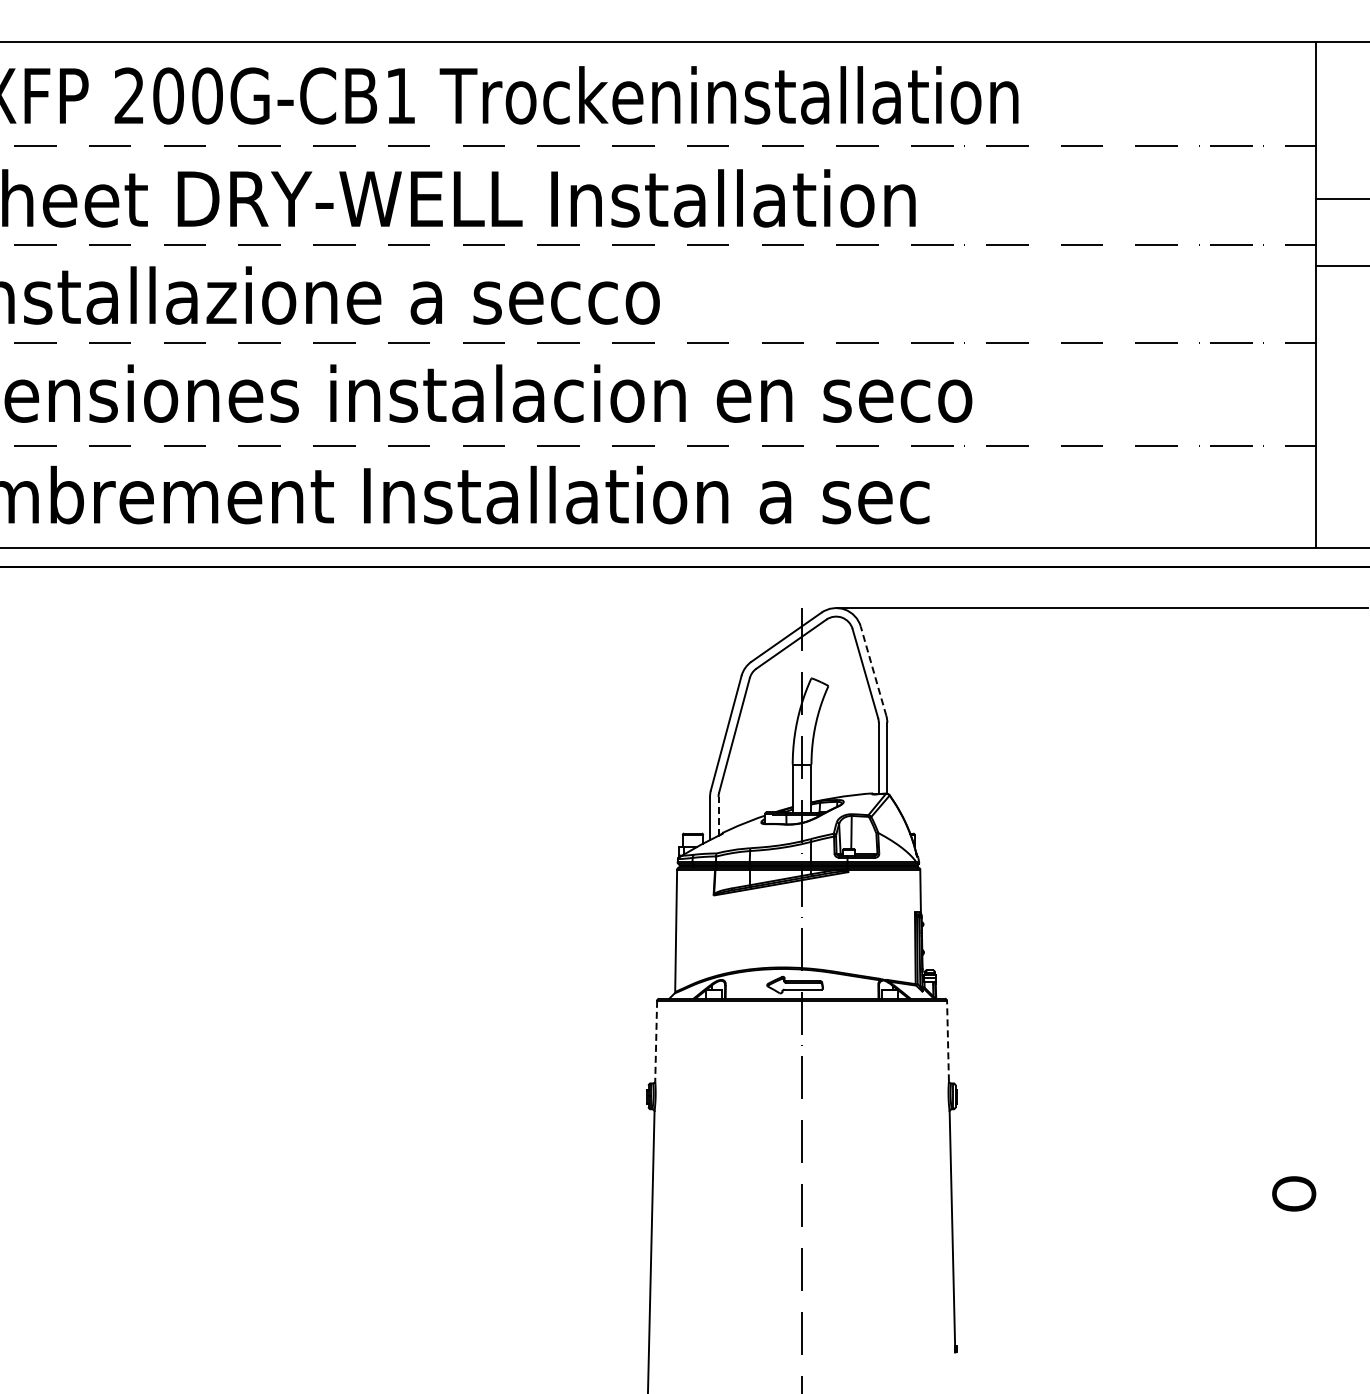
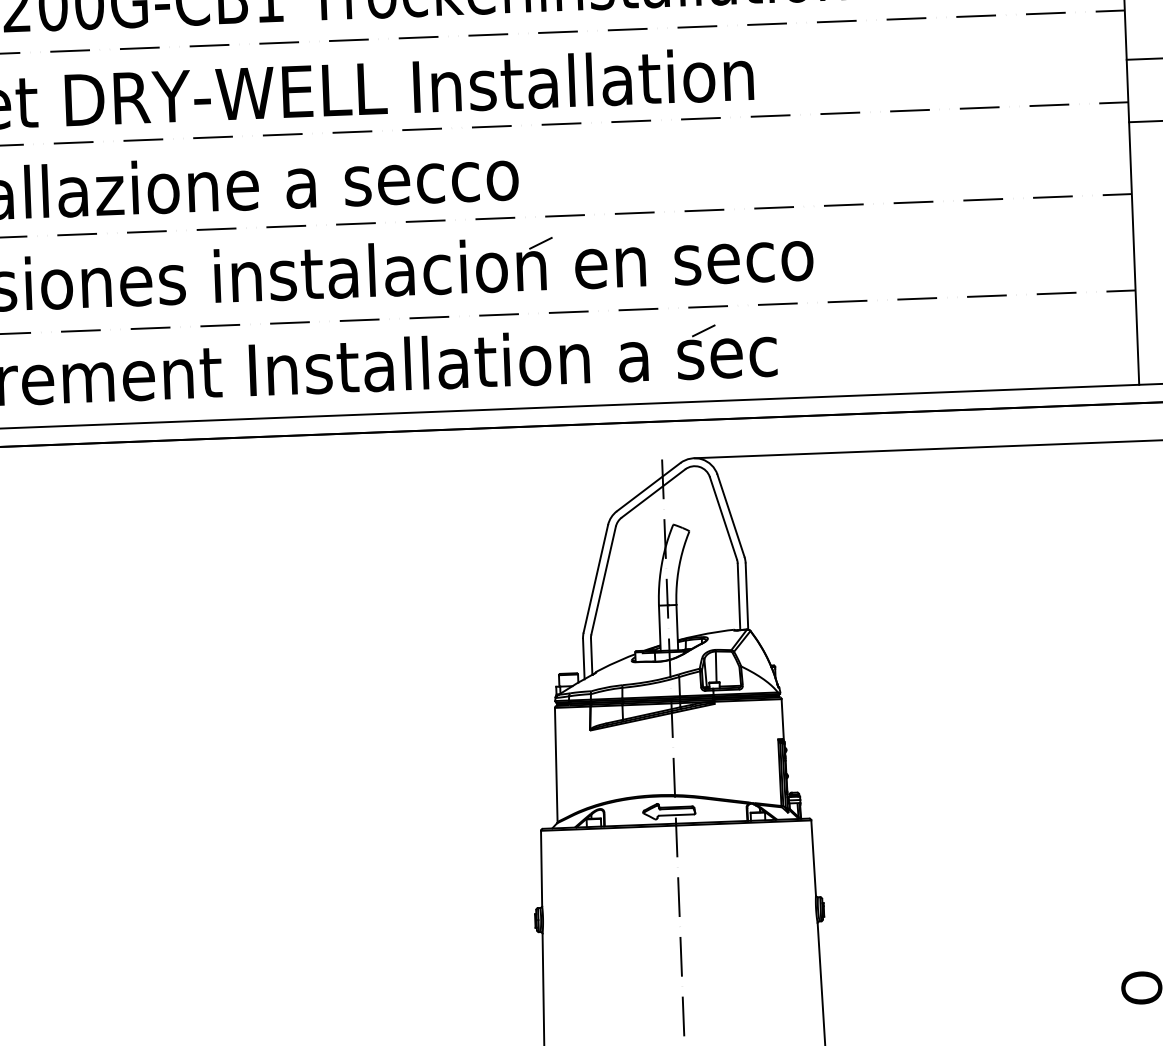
line: (680, 371) -> (540, 243), added
line: (851, 471) -> (703, 330), added
line: (873, 670) -> (730, 515), dashed -> solid
line: (718, 815) -> (591, 655), dashed -> solid
line: (947, 1040) -> (813, 857), dashed -> solid
line: (656, 1041) -> (541, 868), dashed -> solid

